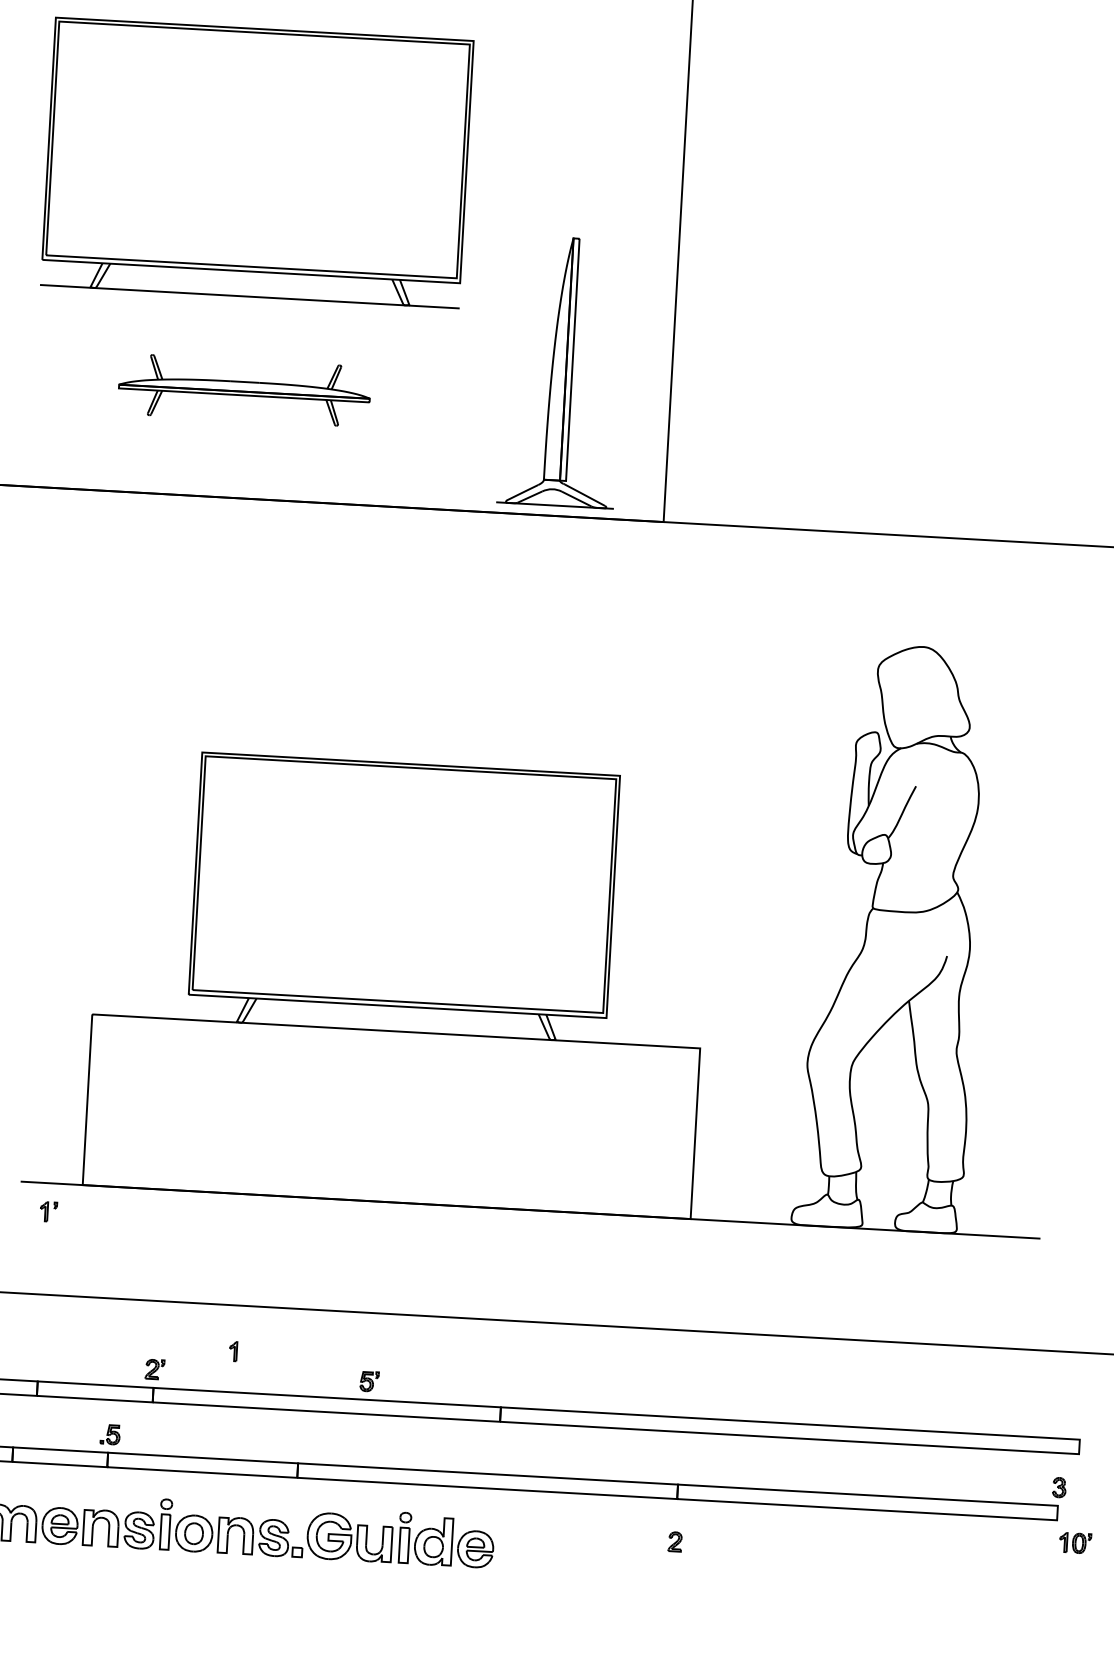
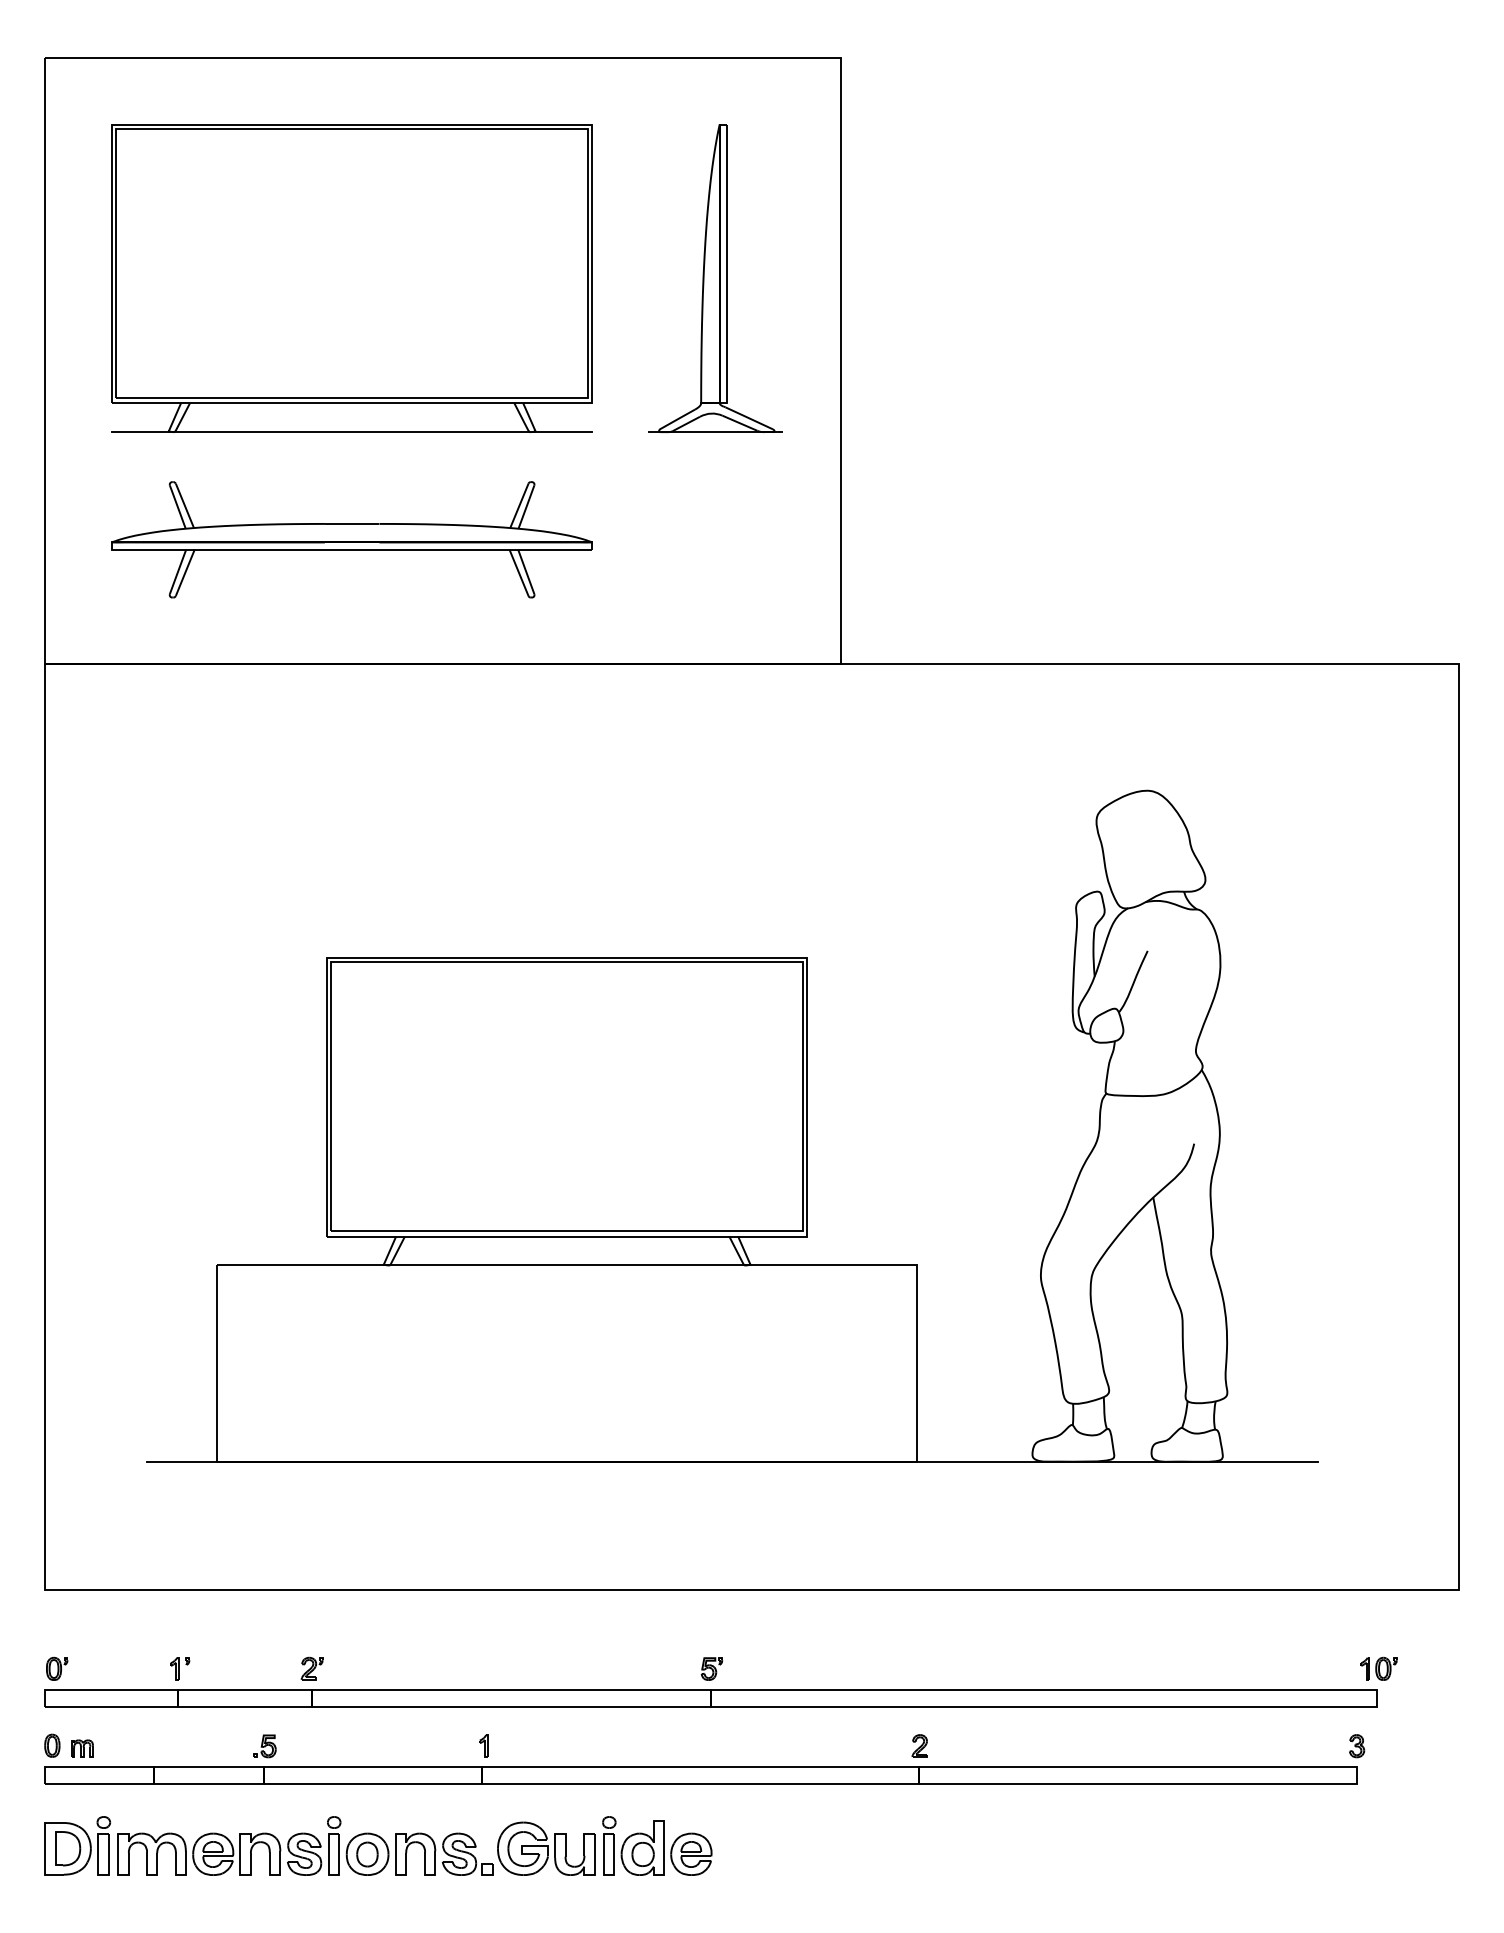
part: (562, 372) -> (715, 278), moved
part: (244, 389) -> (351, 539), size x1.67
part: (49, 1211) -> (180, 1668), moved
part: (233, 1351) -> (483, 1745), moved
part: (369, 1381) -> (711, 1668), moved
part: (674, 1541) -> (919, 1745), moved
part: (1075, 1542) -> (1378, 1668), moved

